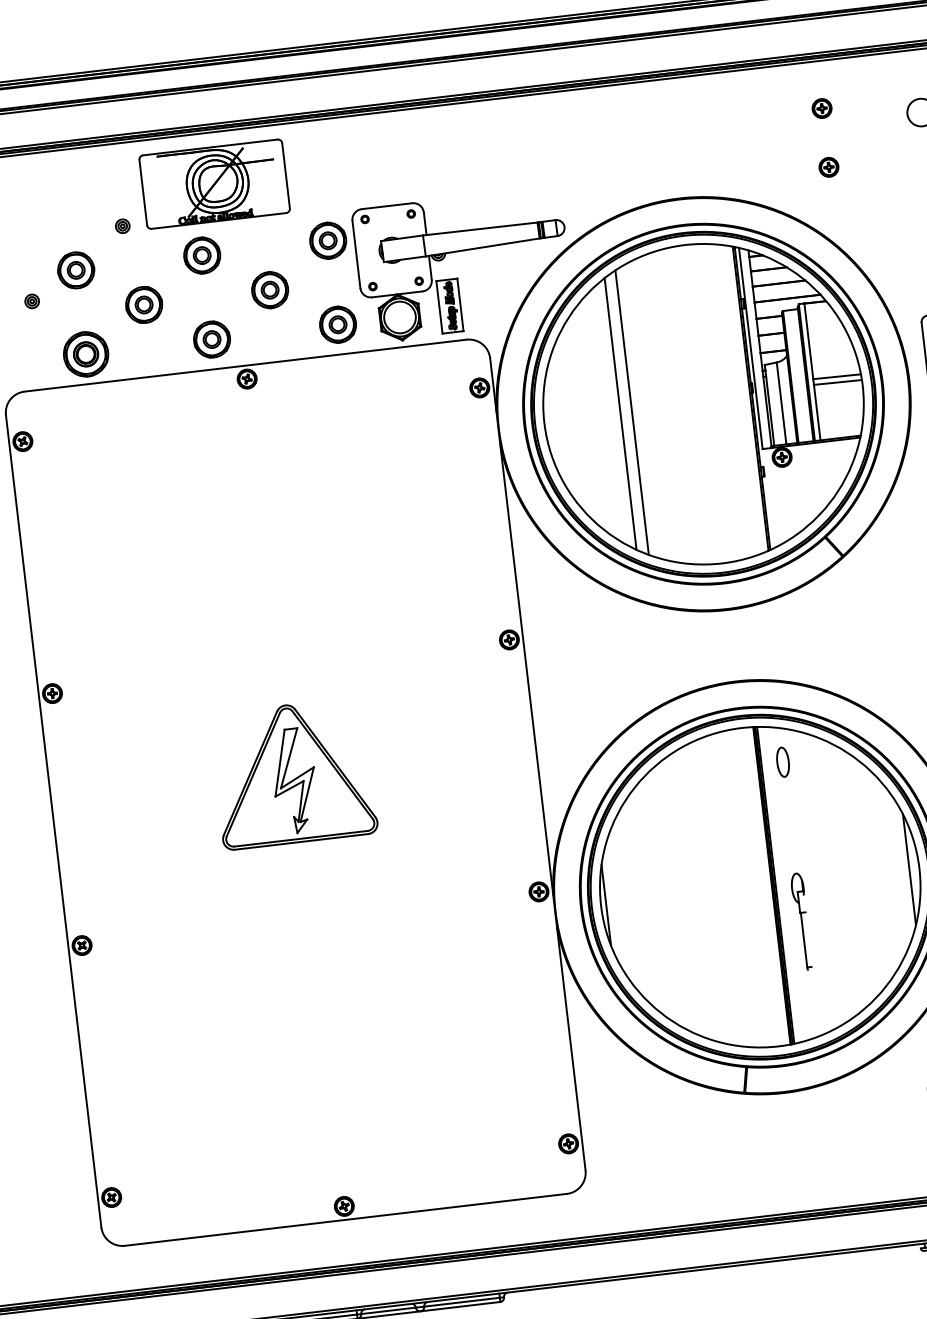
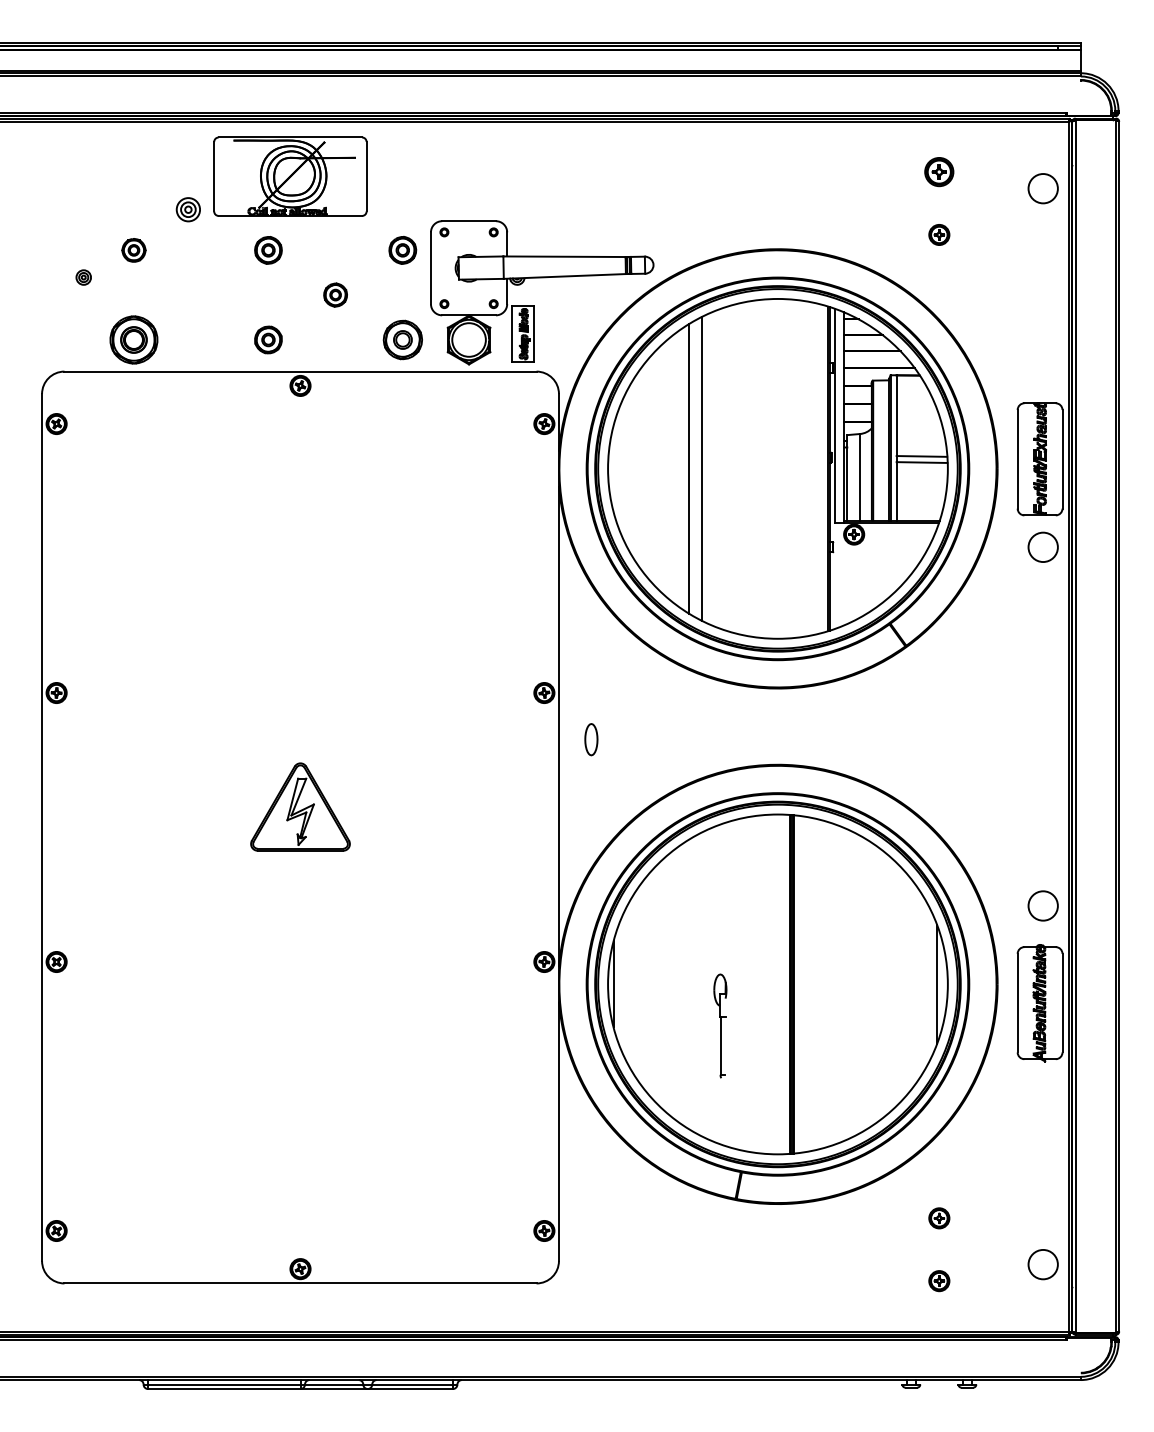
part: (822, 108) -> (939, 172), size x1.4
part: (122, 226) -> (188, 209), size x1.6
part: (327, 240) -> (402, 250), size x0.7
part: (202, 255) -> (268, 250), size x0.7
part: (75, 270) -> (133, 250), size x0.6
part: (269, 289) -> (335, 294), size x0.6
part: (144, 305) -> (201, 295), removed
part: (212, 339) -> (268, 339), size x0.7
part: (783, 762) -> (591, 739), moved
part: (293, 773) -> (300, 806), size x0.6
part: (801, 921) -> (720, 1025), moved

